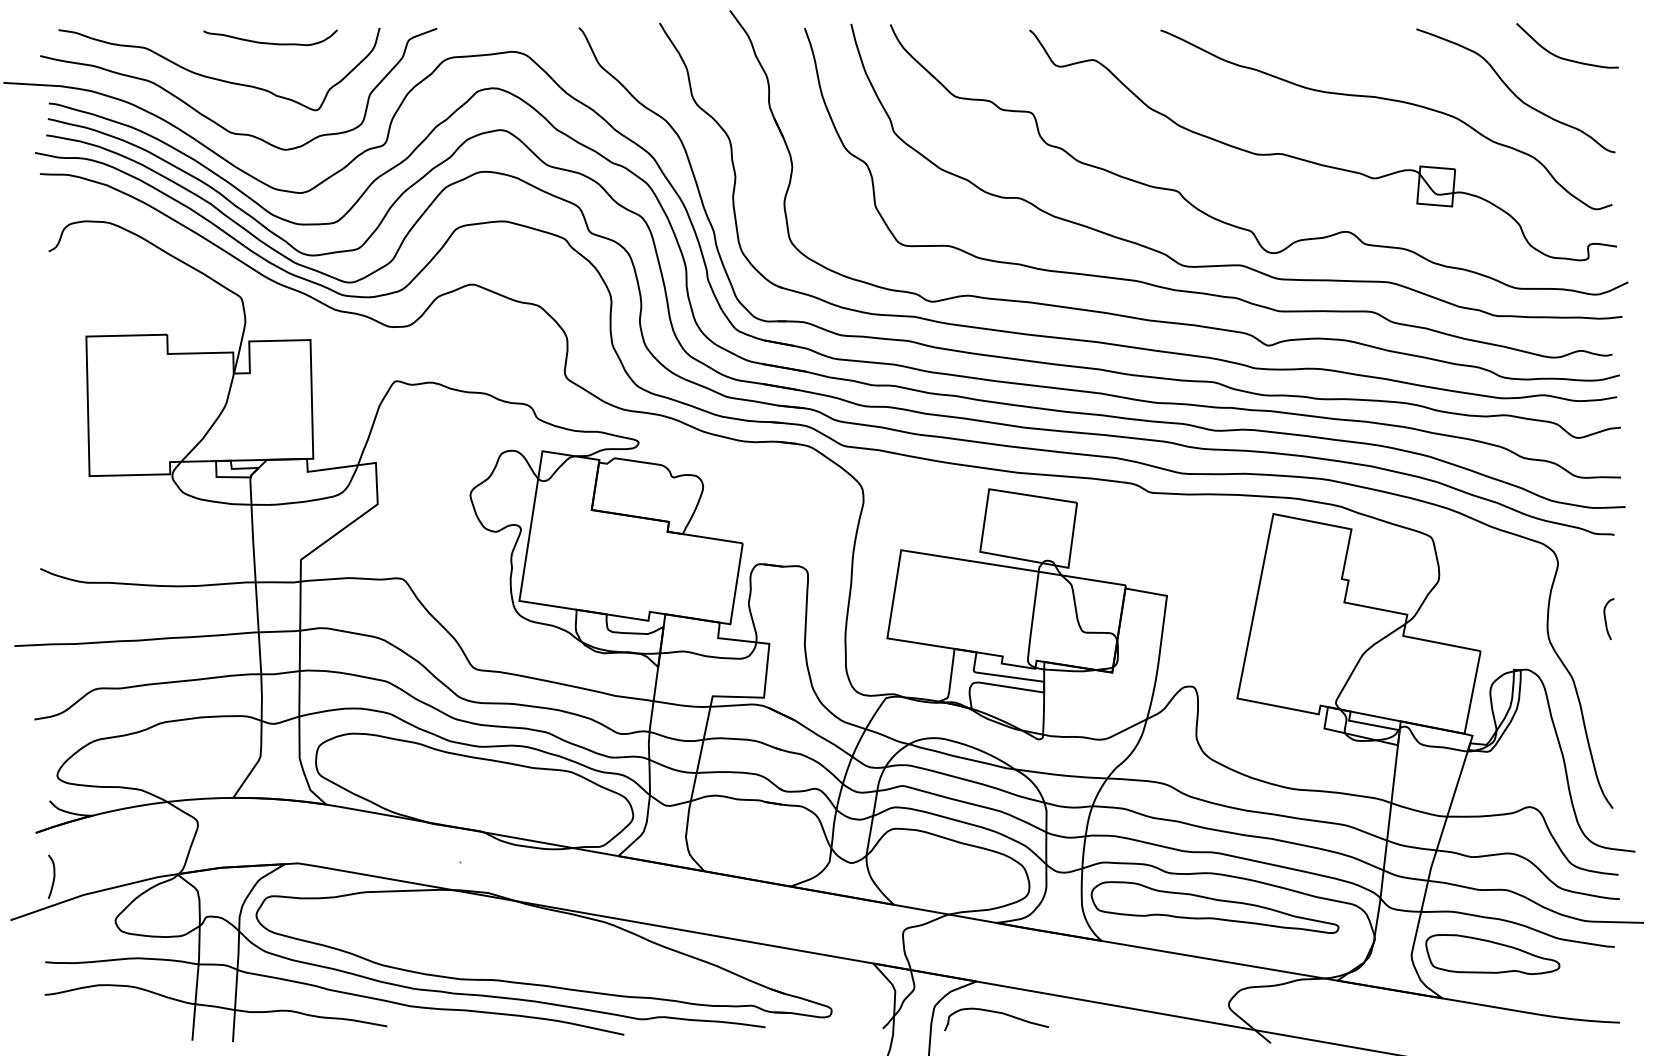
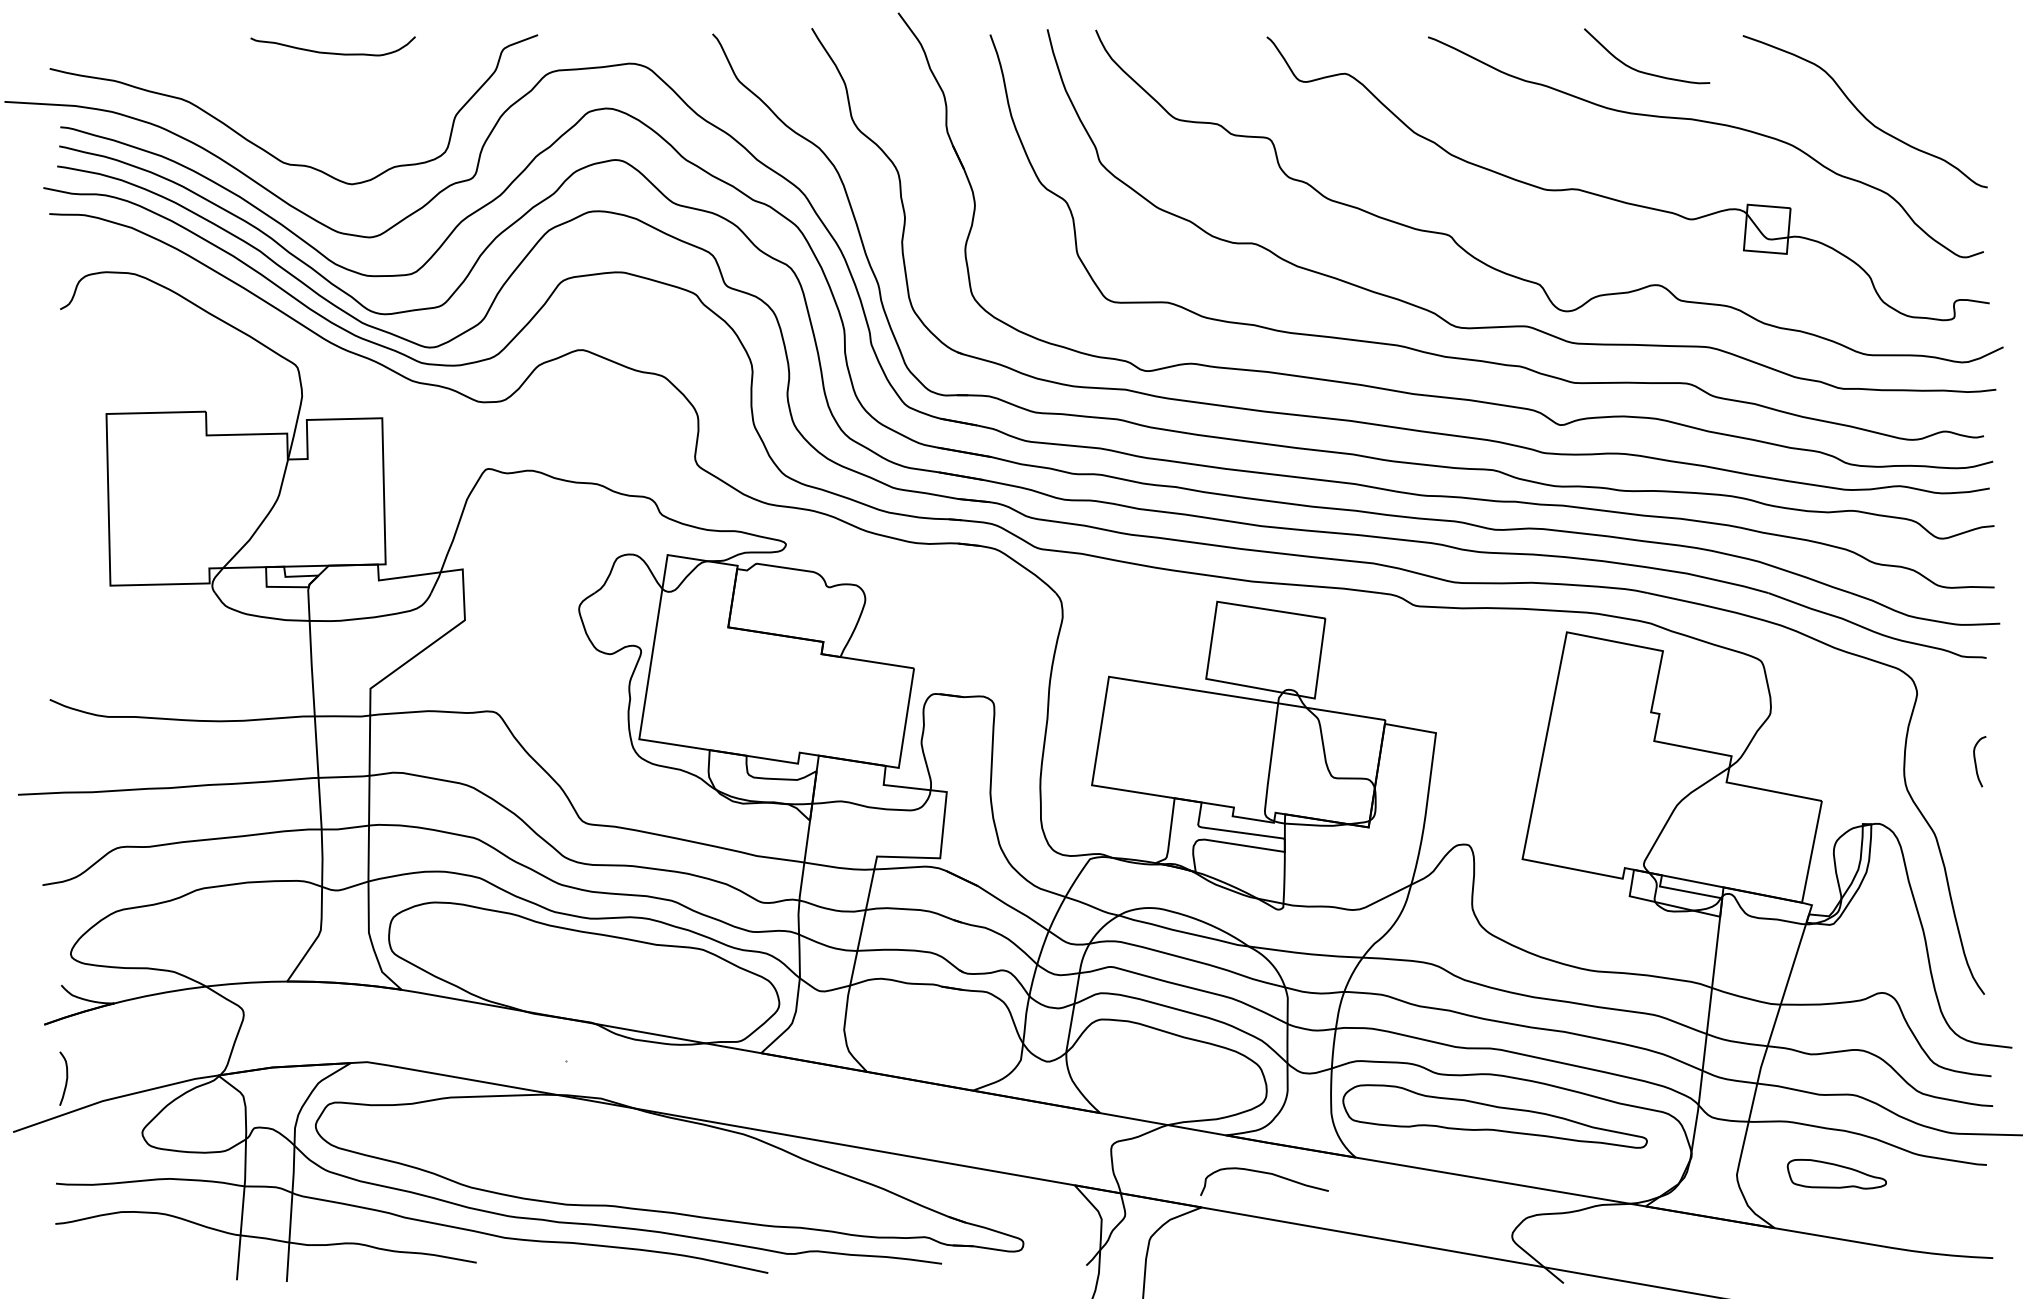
curve: (1563, 57) -> (1642, 70), moved
curve: (218, 78) -> (269, 96), removed
part: (1492, 954) -> (1836, 1174), size x0.6
curve: (996, 1013) -> (1264, 1174), moved

